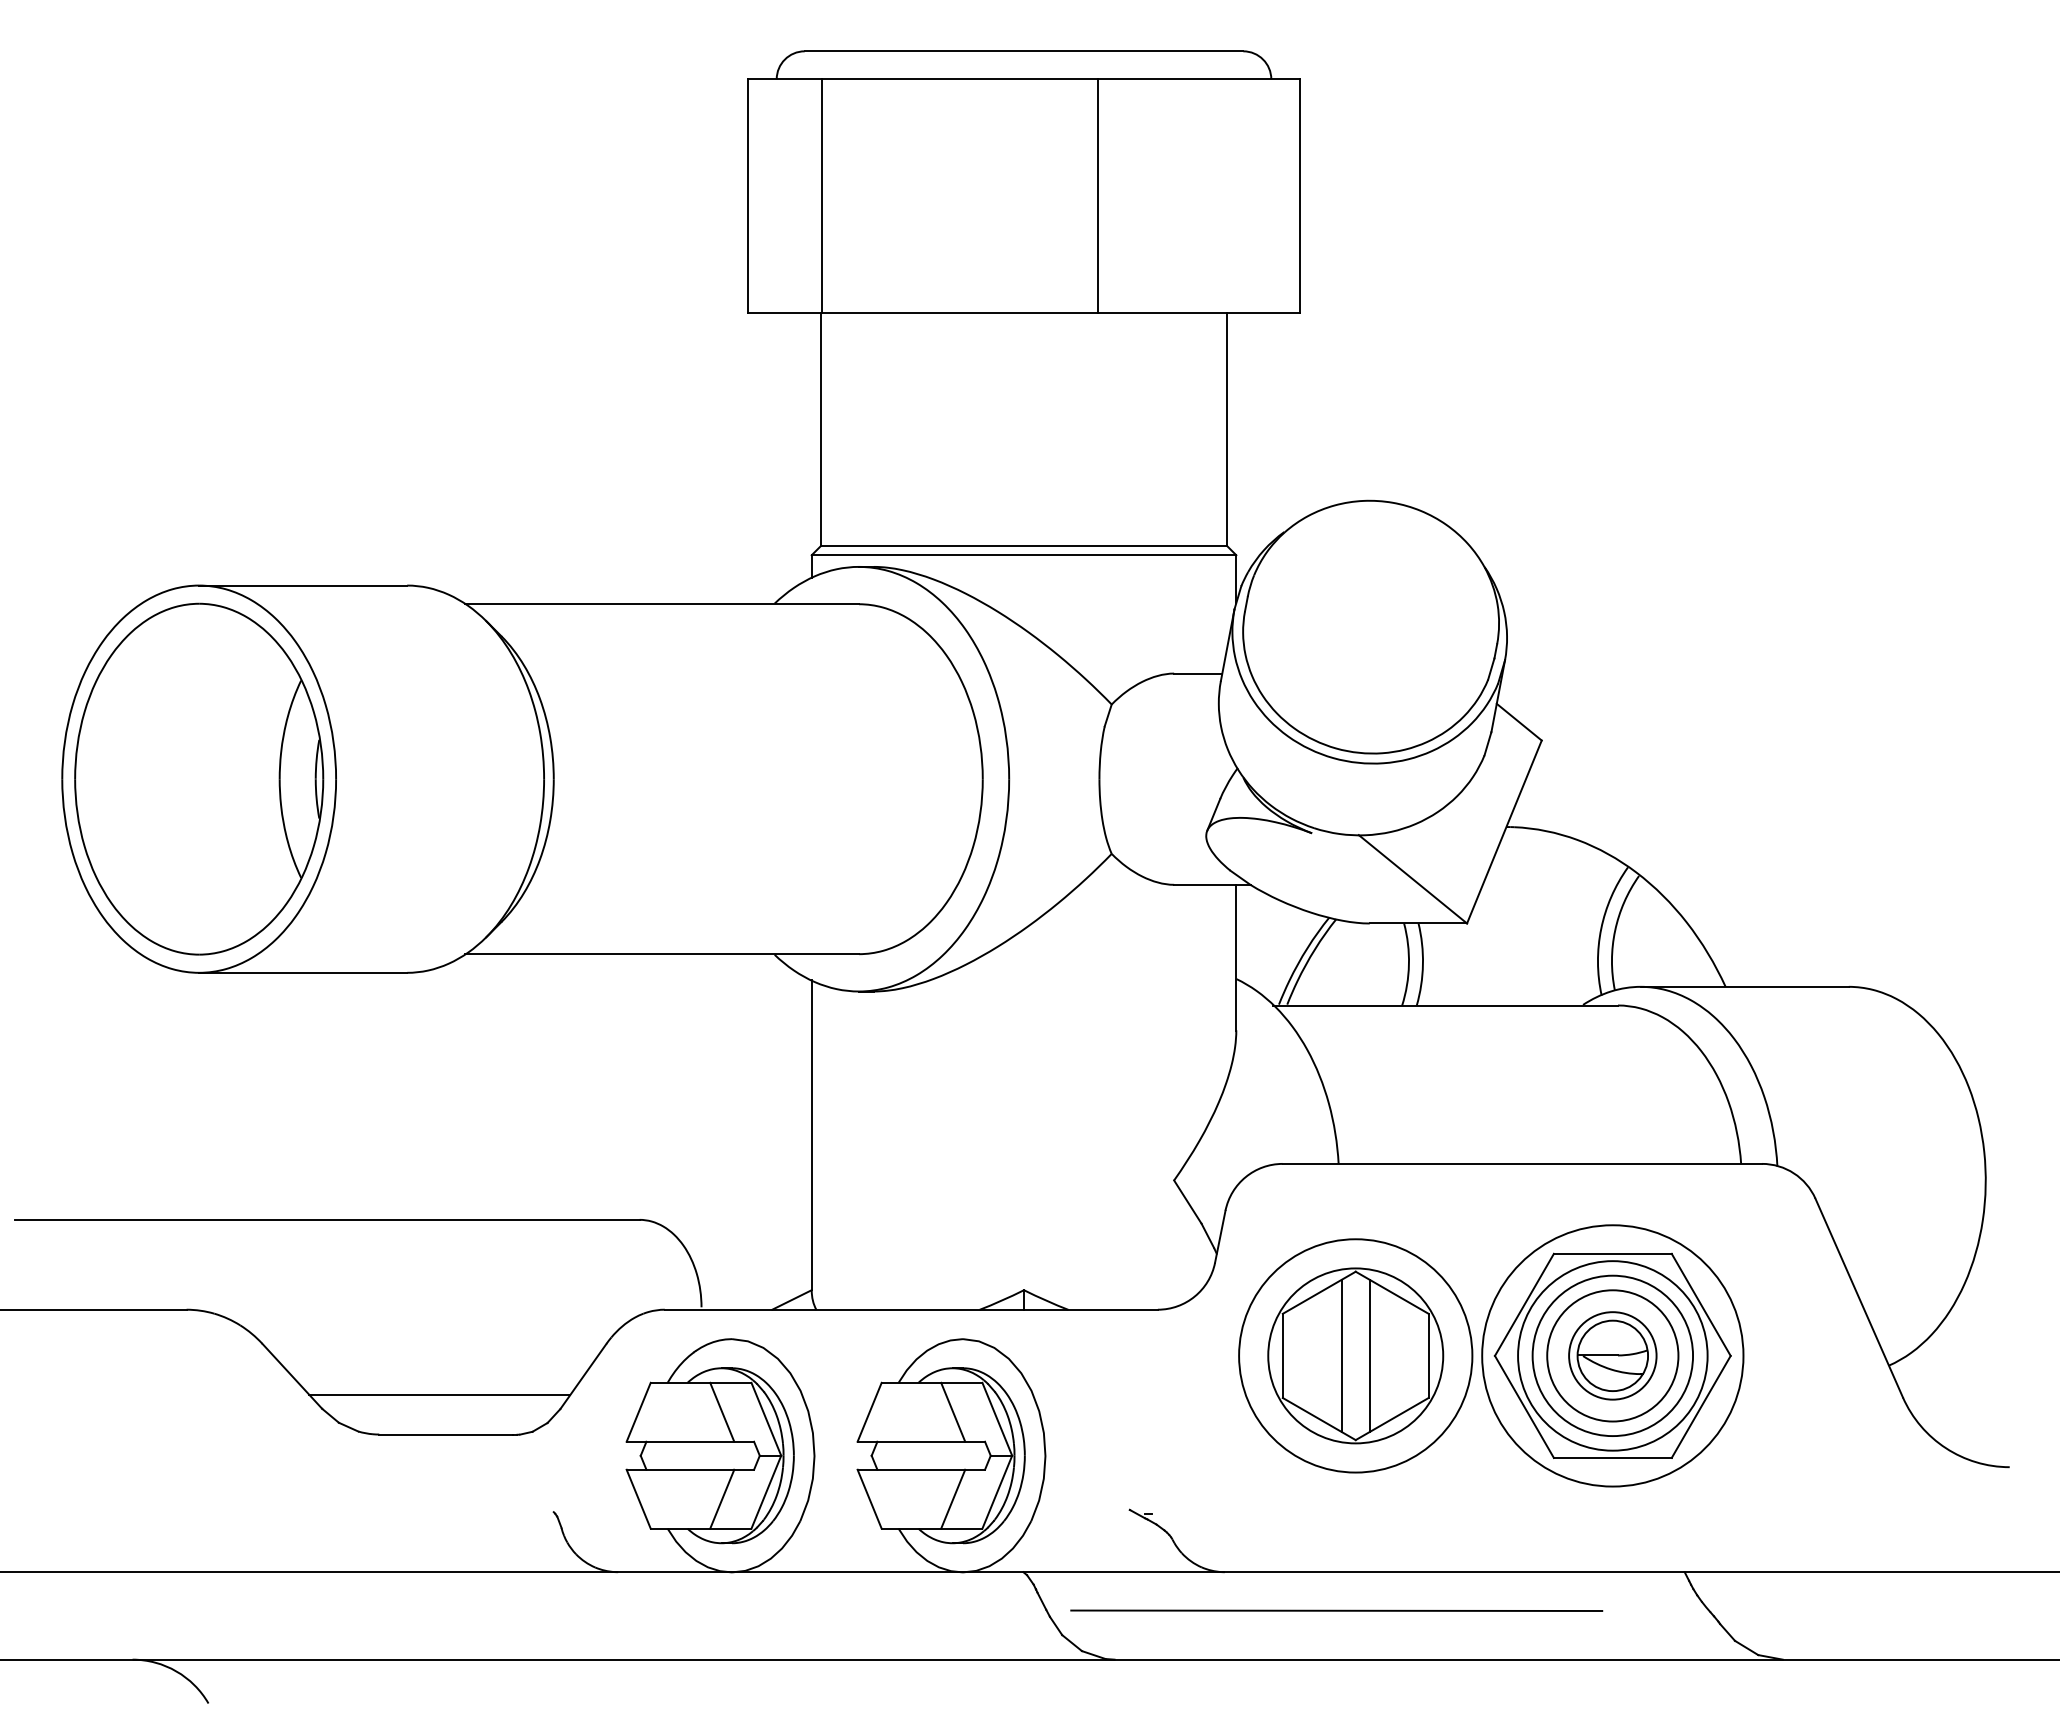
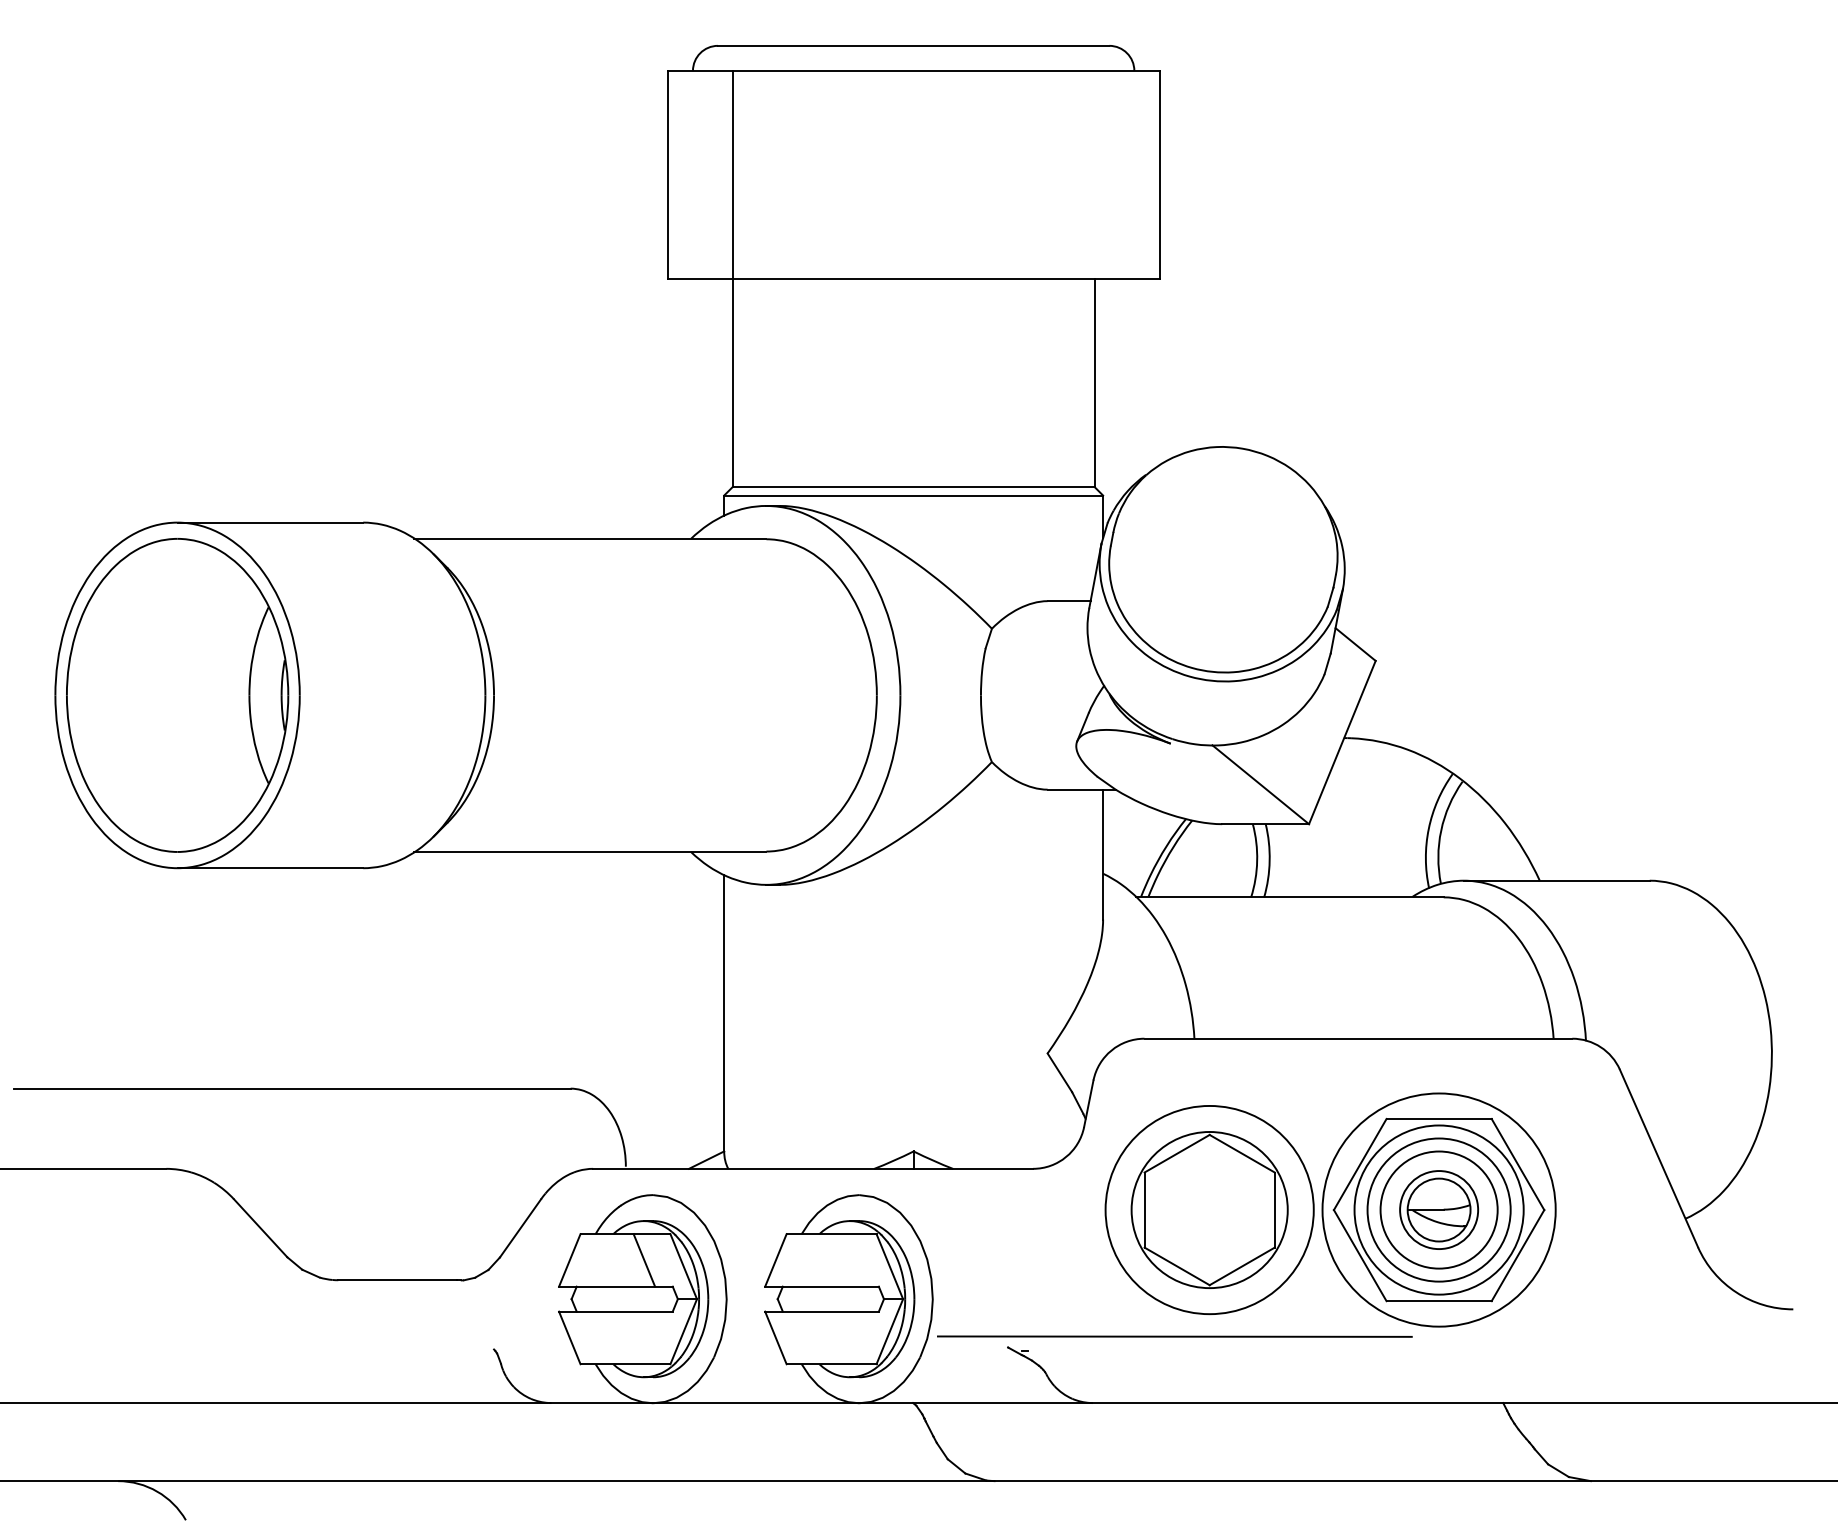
line: (1097, 195) -> (979, 174), removed
line: (1341, 1355) -> (1196, 1209), removed
line: (1369, 1355) -> (1221, 1209), removed
line: (439, 1394) -> (392, 1244), removed
line: (953, 1411) -> (850, 1259), removed
line: (722, 1498) -> (644, 1337), removed
line: (953, 1498) -> (850, 1337), removed
line: (1336, 1610) -> (1174, 1336), moved

